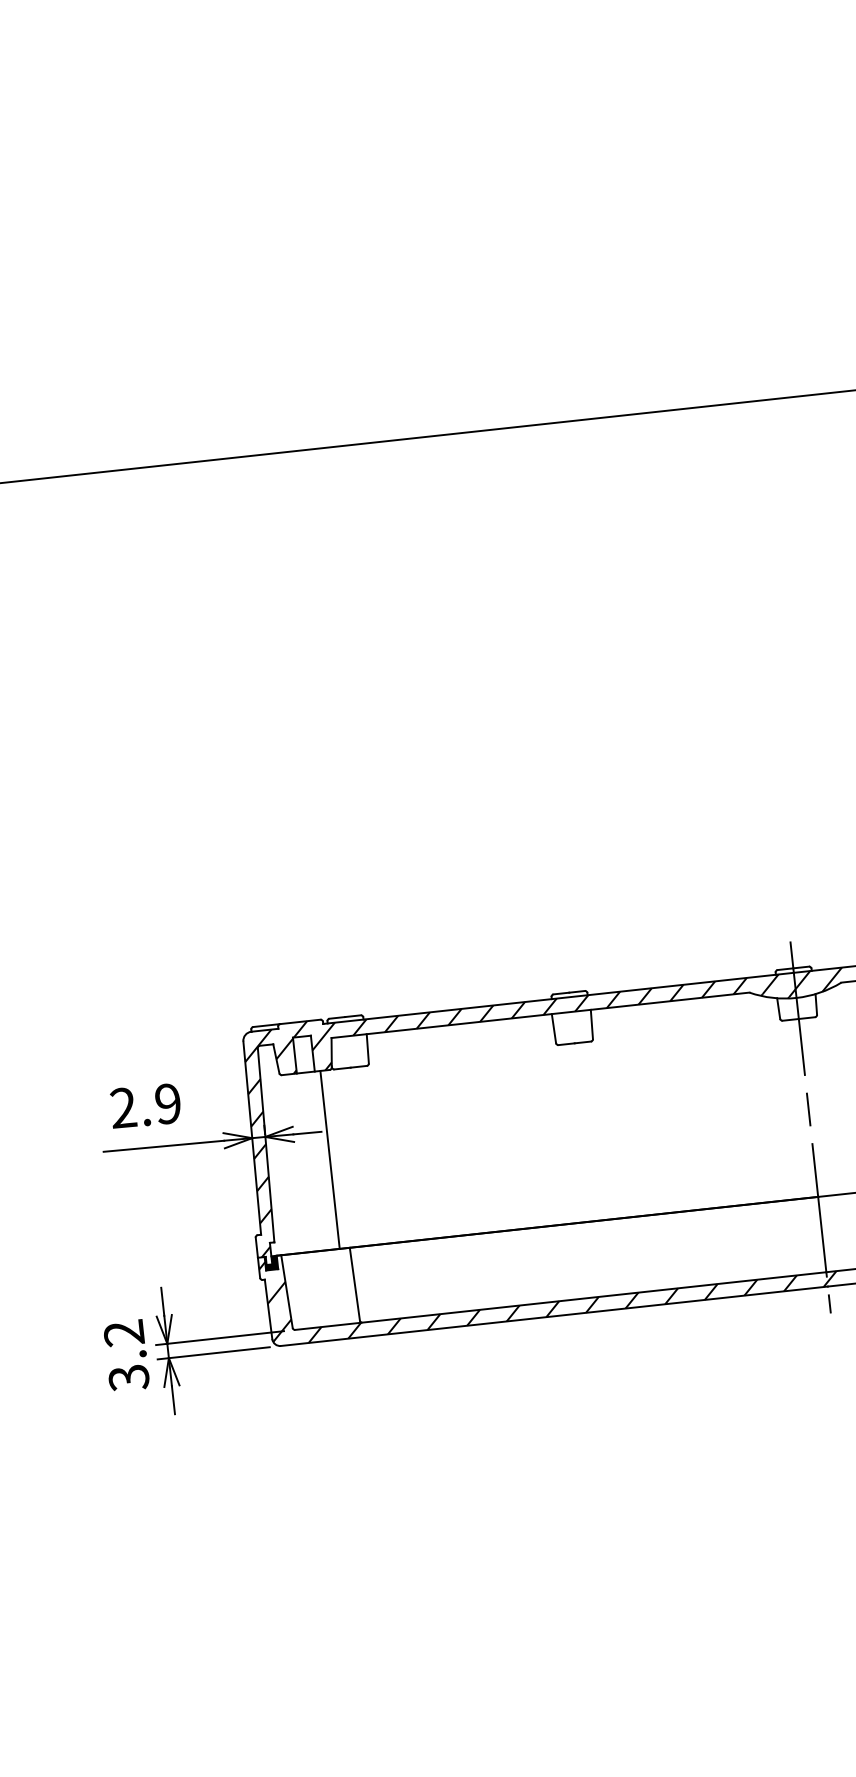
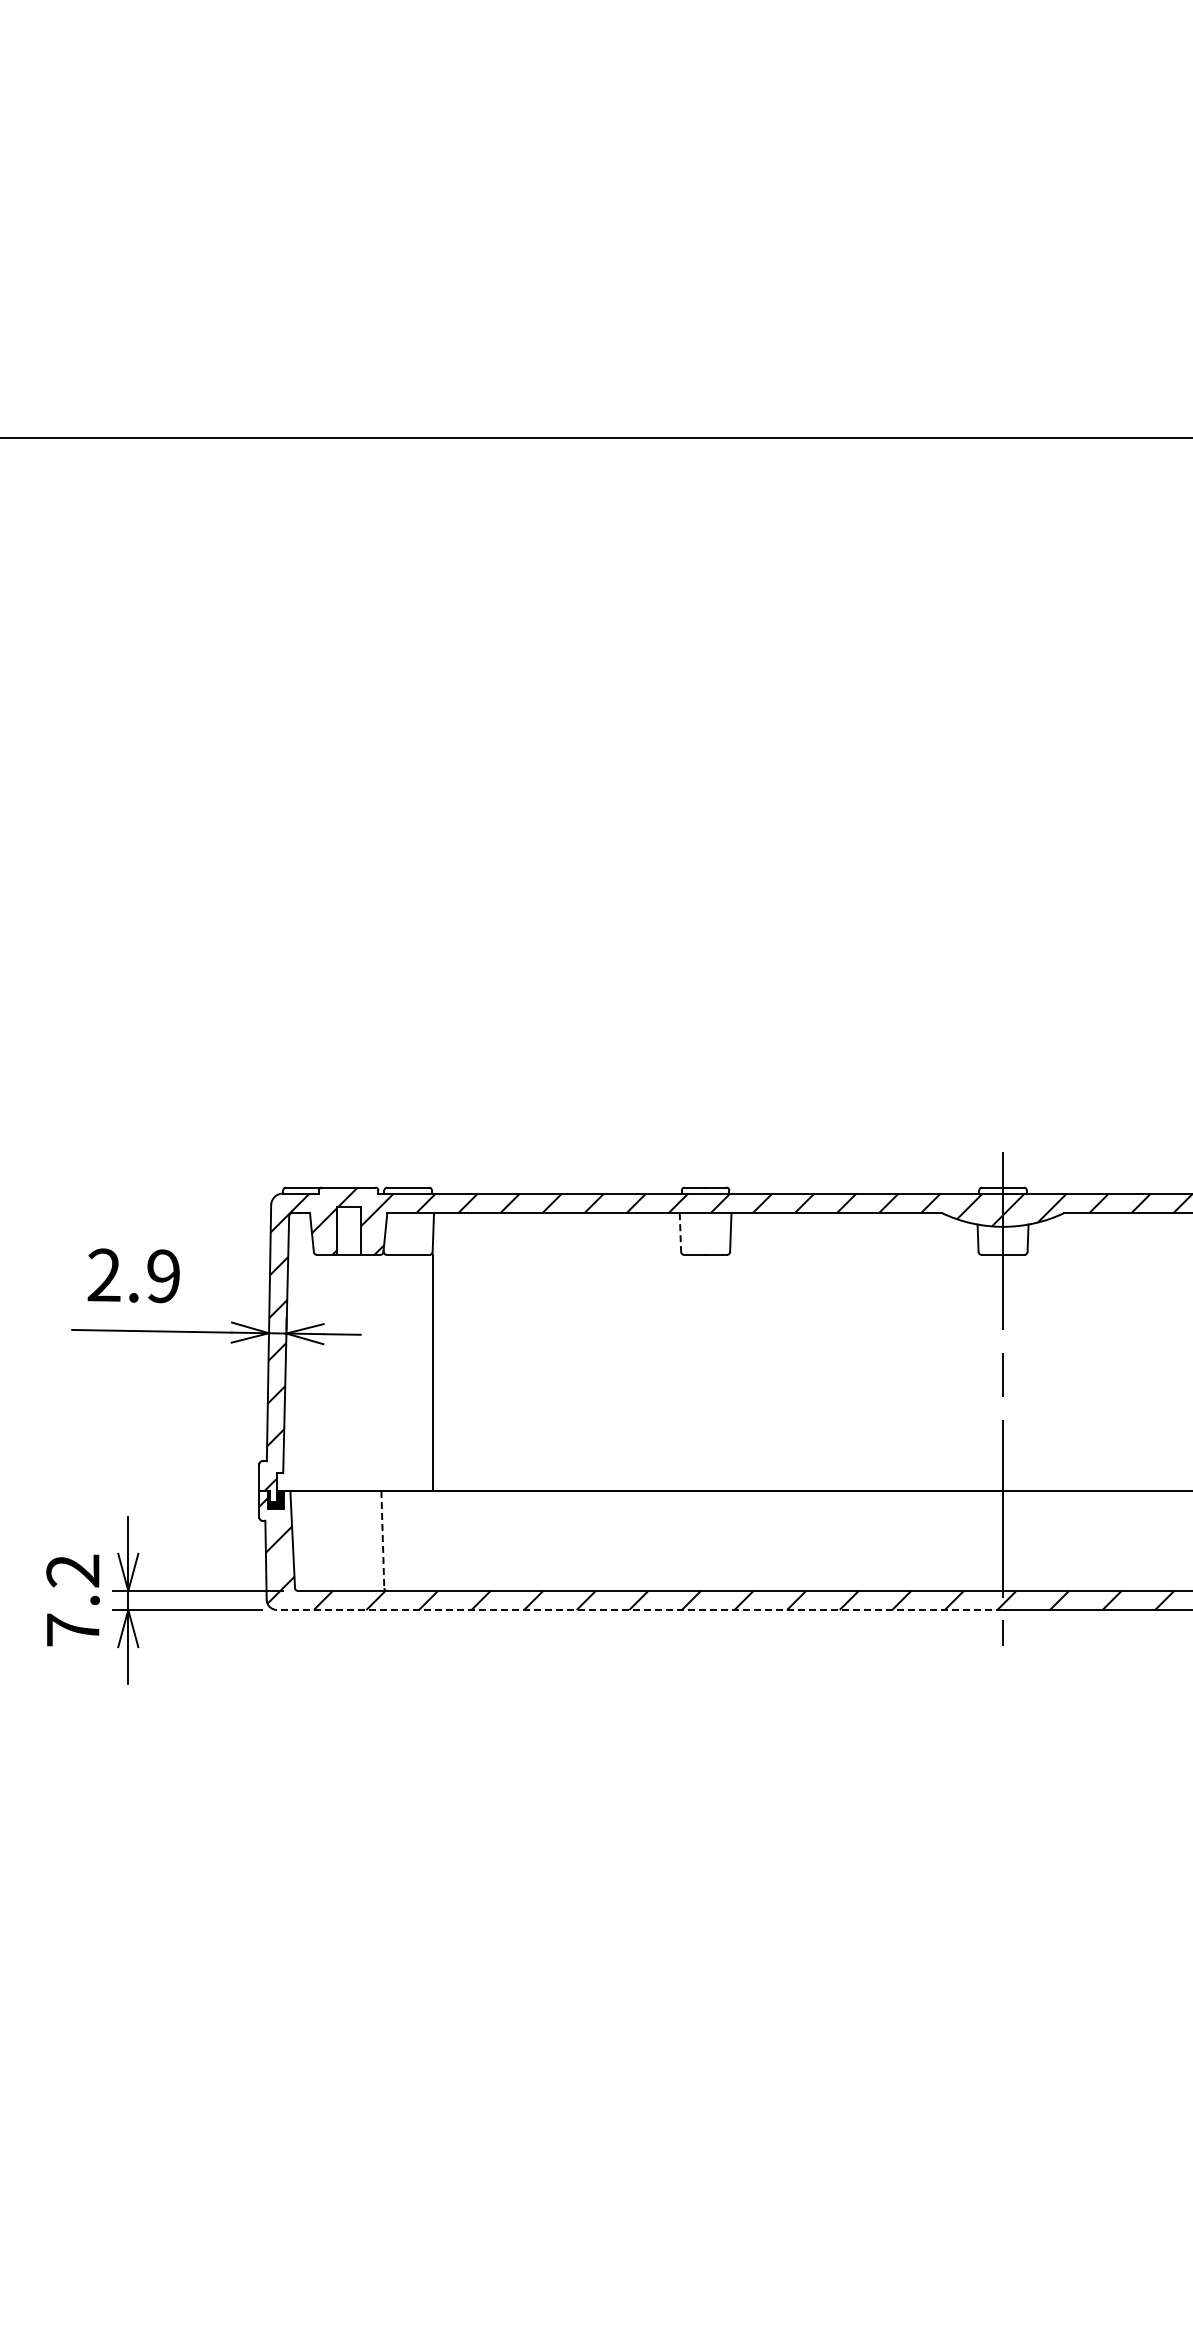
line: (554, 1029) -> (680, 1233), solid -> dashed
line: (330, 1159) -> (433, 1372), moved
line: (354, 1284) -> (382, 1539), solid -> dashed
line: (554, 1315) -> (640, 1609), solid -> dashed
text: (129, 1378) -> (73, 1630), 3.2 -> 7.2

